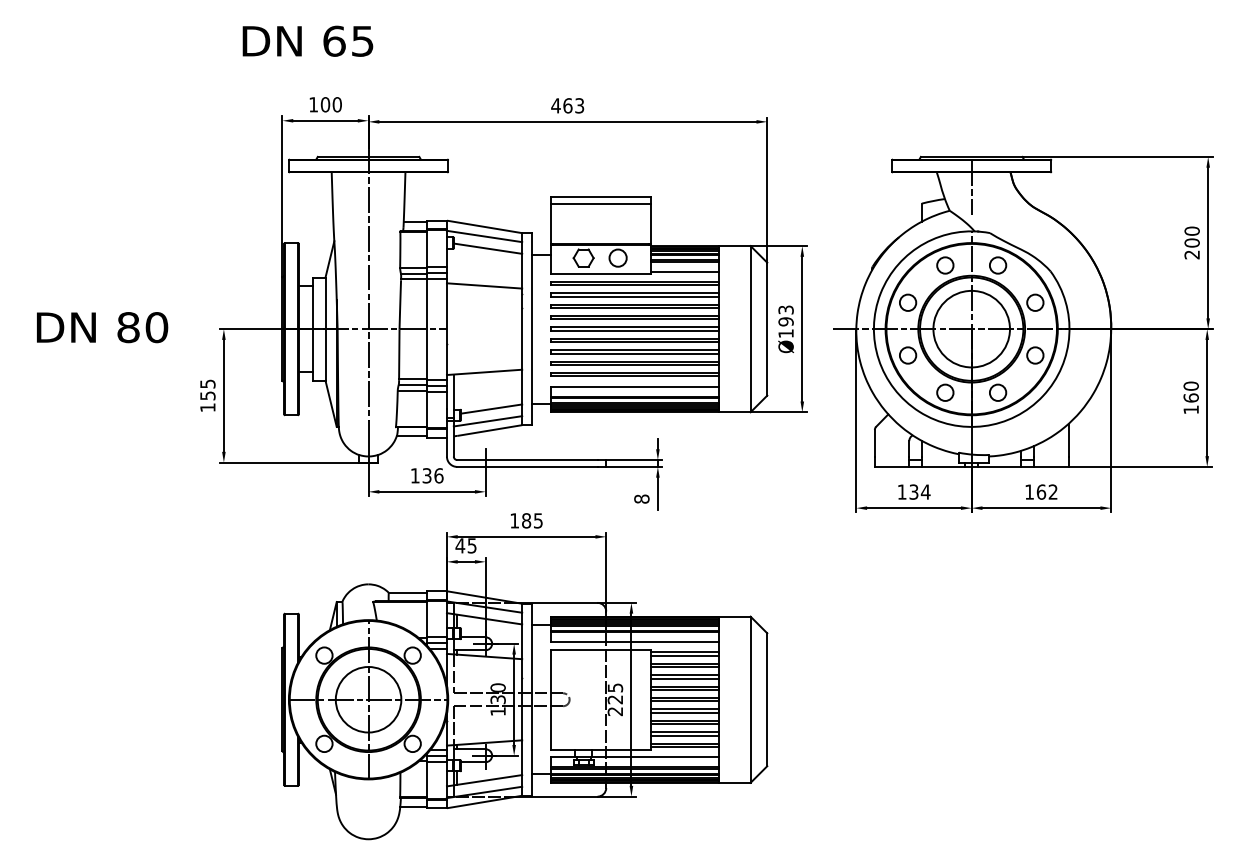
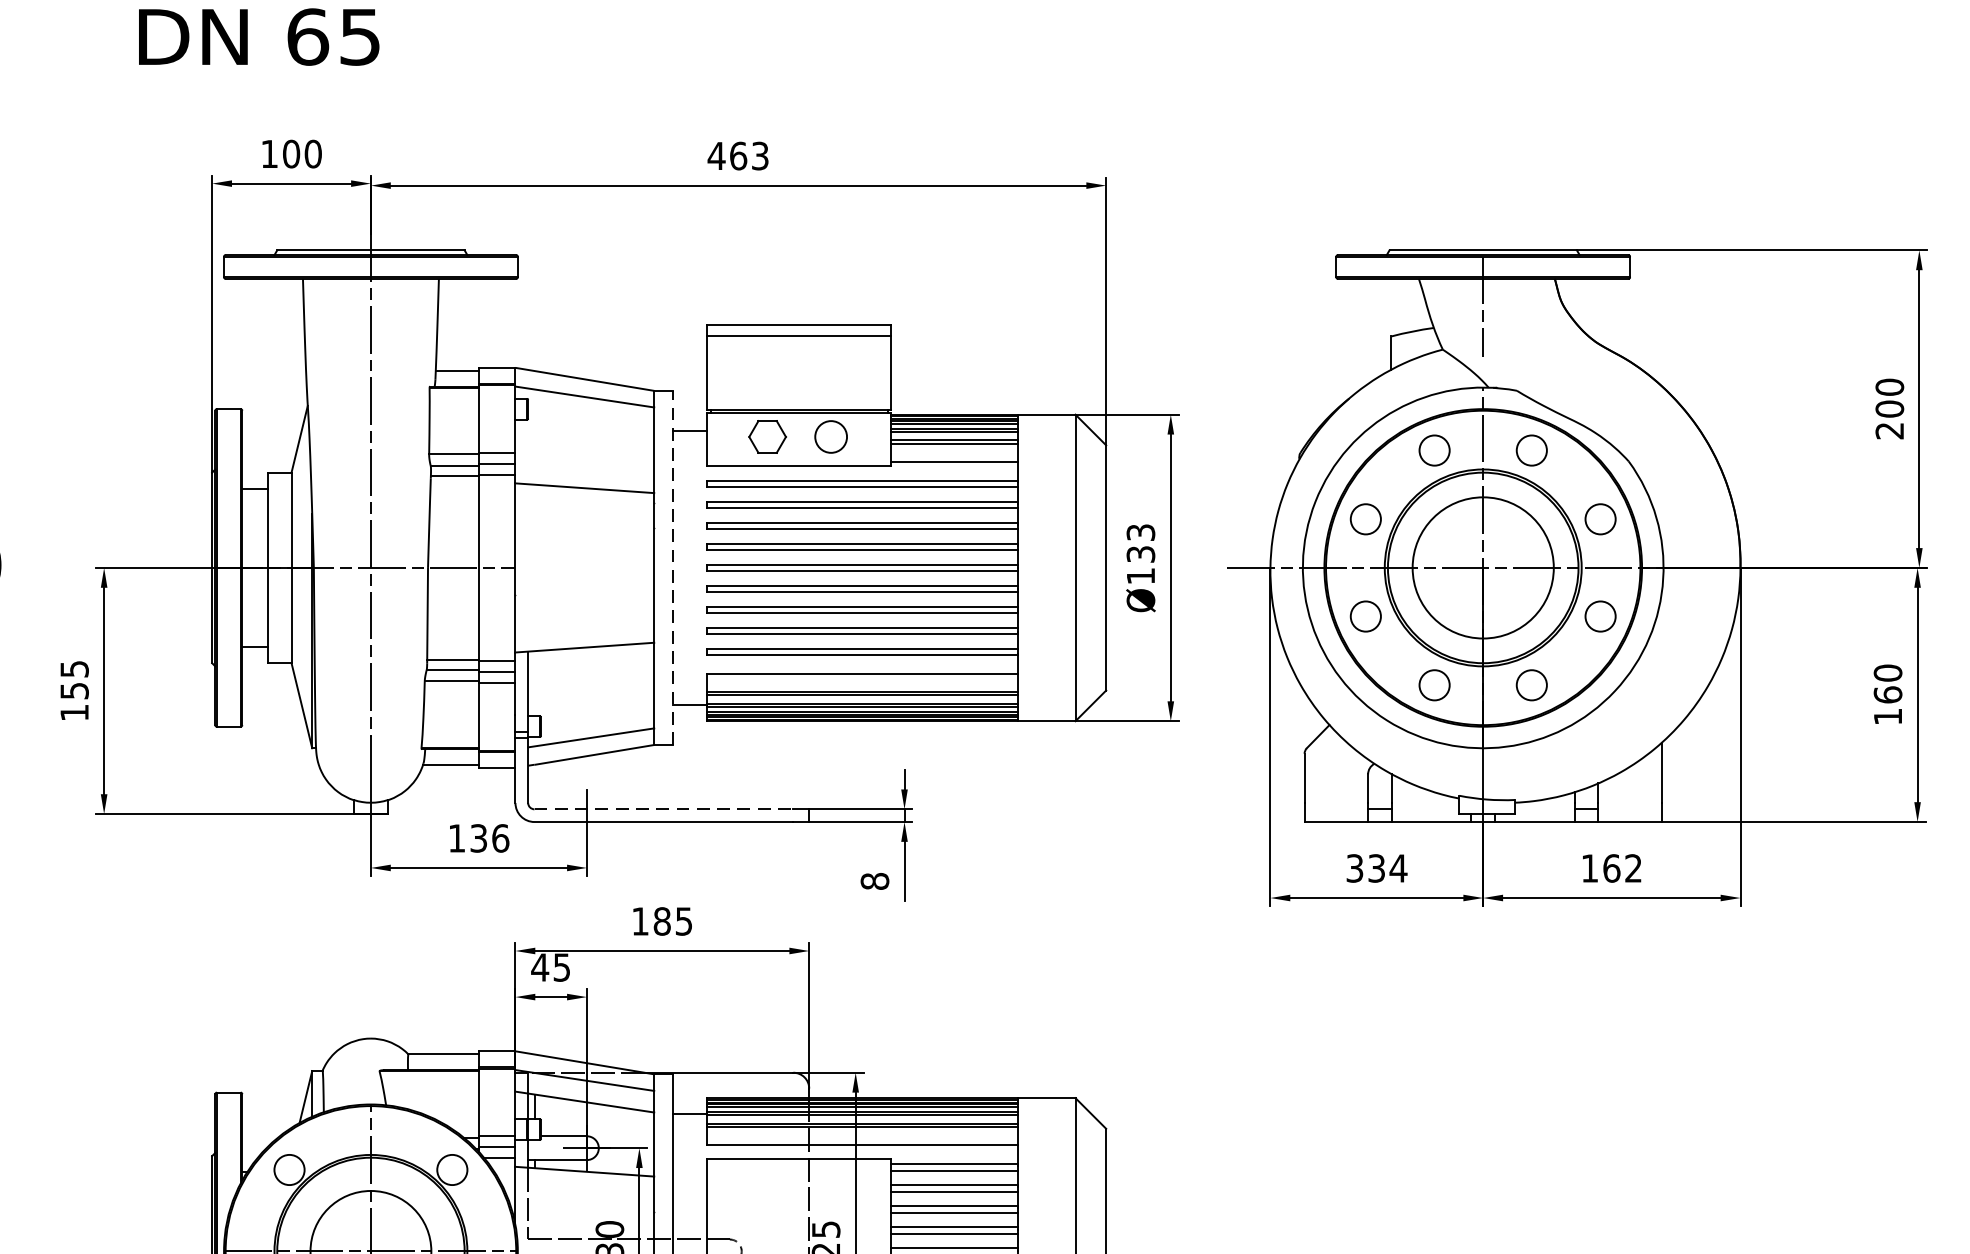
line: (487, 248) -> (590, 419), removed
text: (785, 321) -> (1139, 553), Ø193 -> Ø133
line: (532, 328) -> (673, 566), solid -> dashed
line: (491, 408) -> (597, 714), removed
line: (527, 460) -> (664, 810), solid -> dashed
text: (901, 491) -> (1353, 867), 134 -> 334

